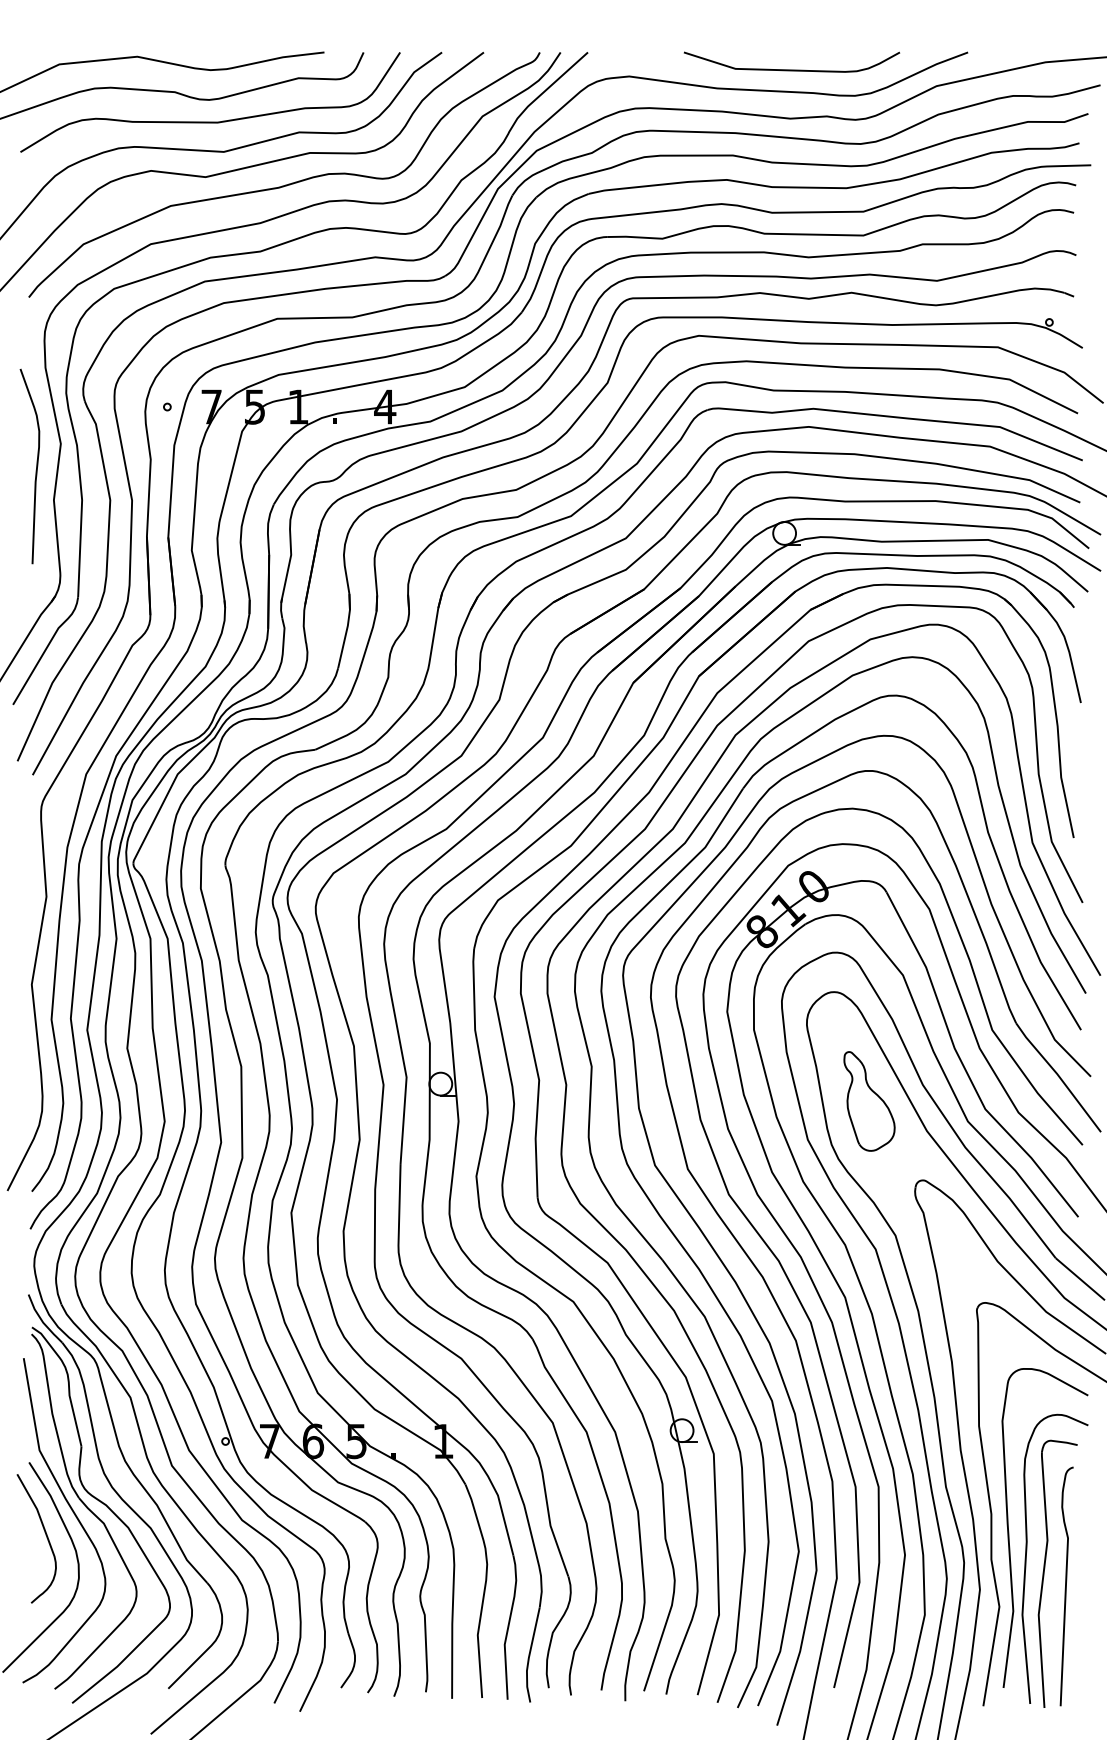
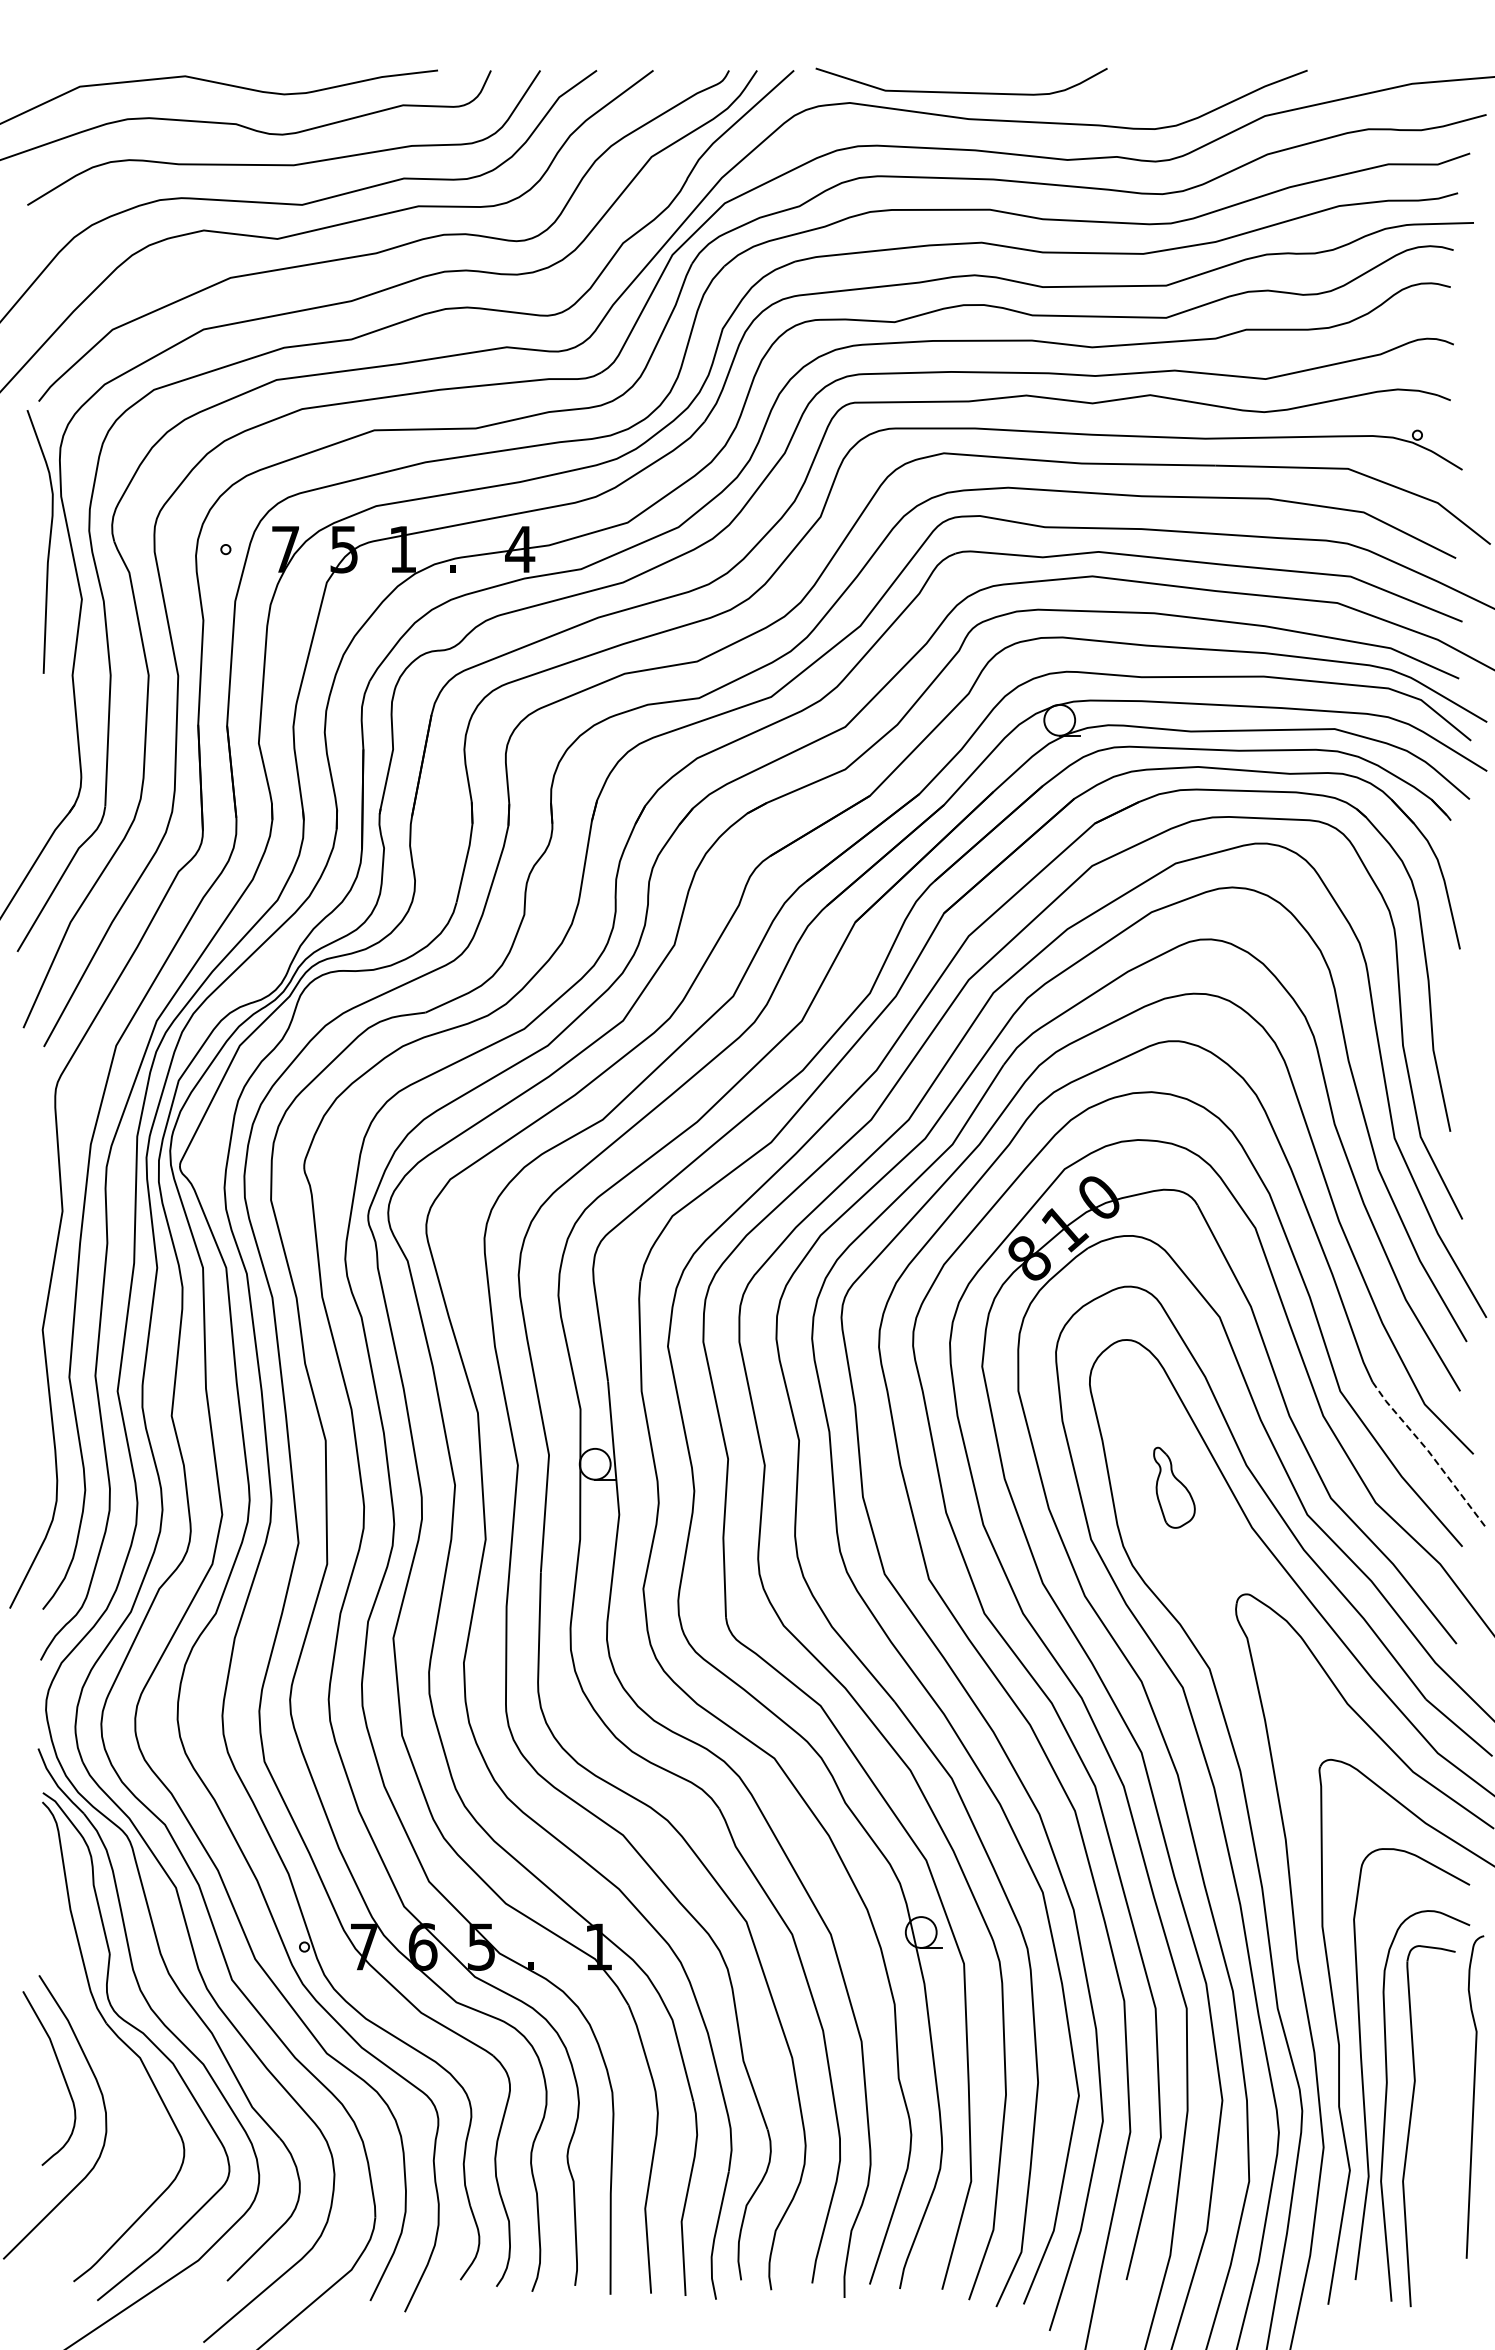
curve: (791, 69) -> (961, 91), moved
curve: (36, 467) -> (48, 543), moved
line: (1059, 1076) -> (1430, 1453), solid -> dashed
part: (869, 1101) -> (1174, 1487), size x0.6
curve: (73, 1512) -> (98, 2043), removed
curve: (1066, 1586) -> (1474, 2096), moved

